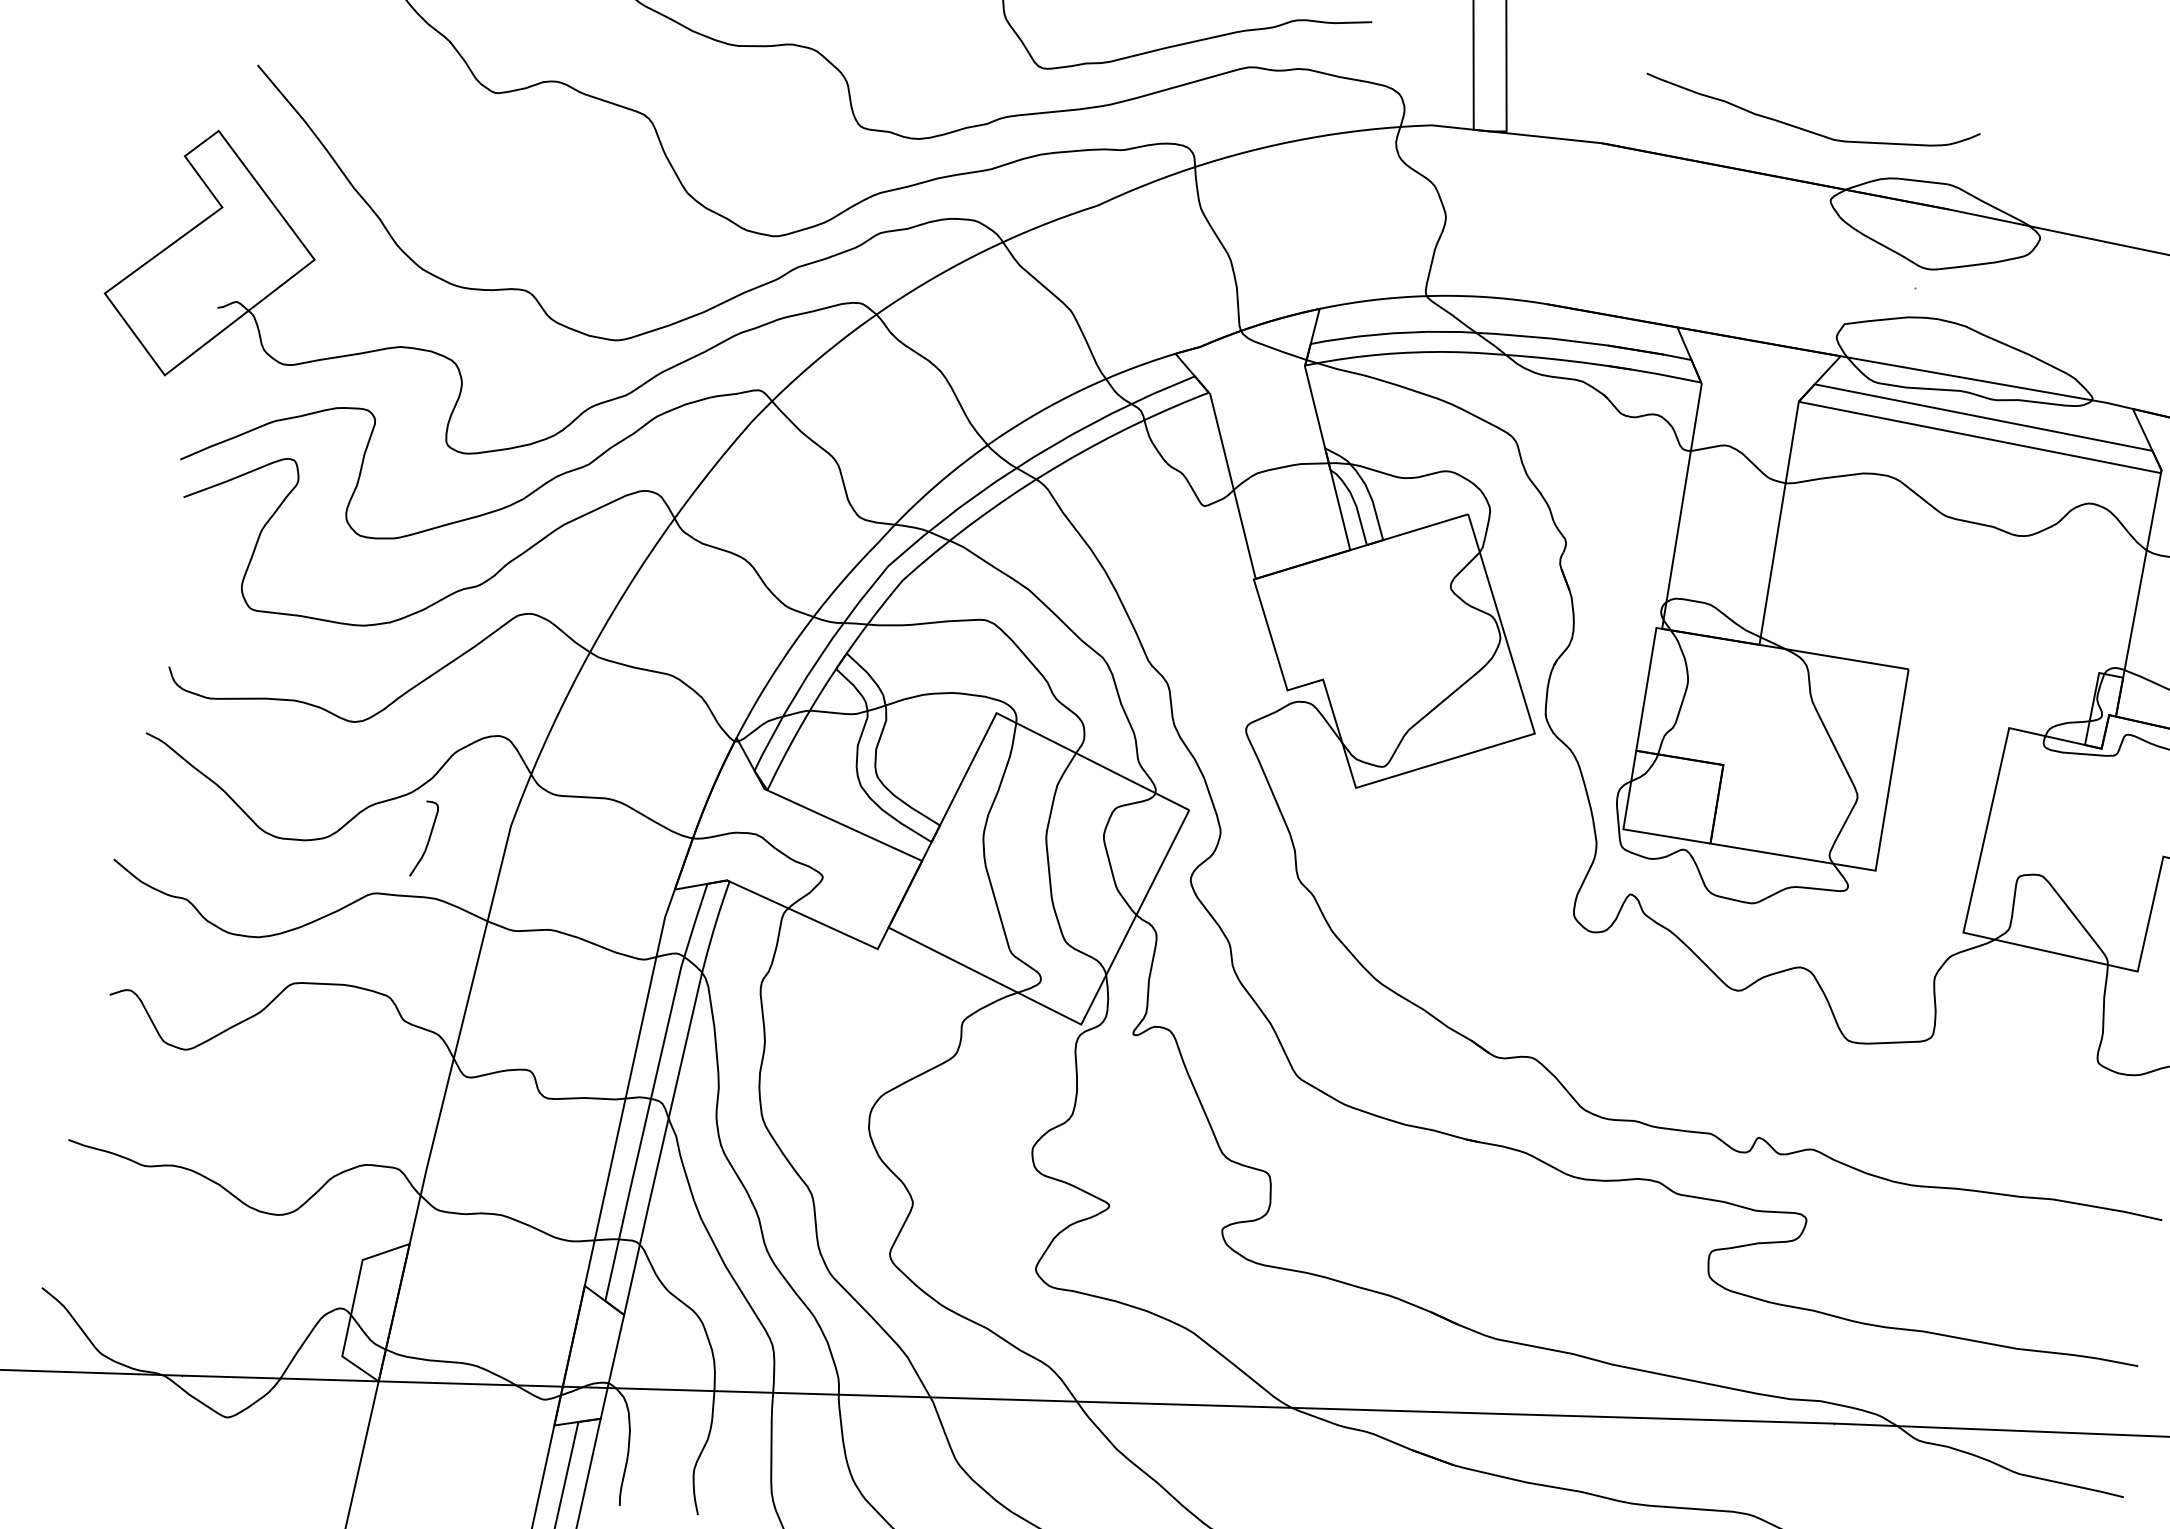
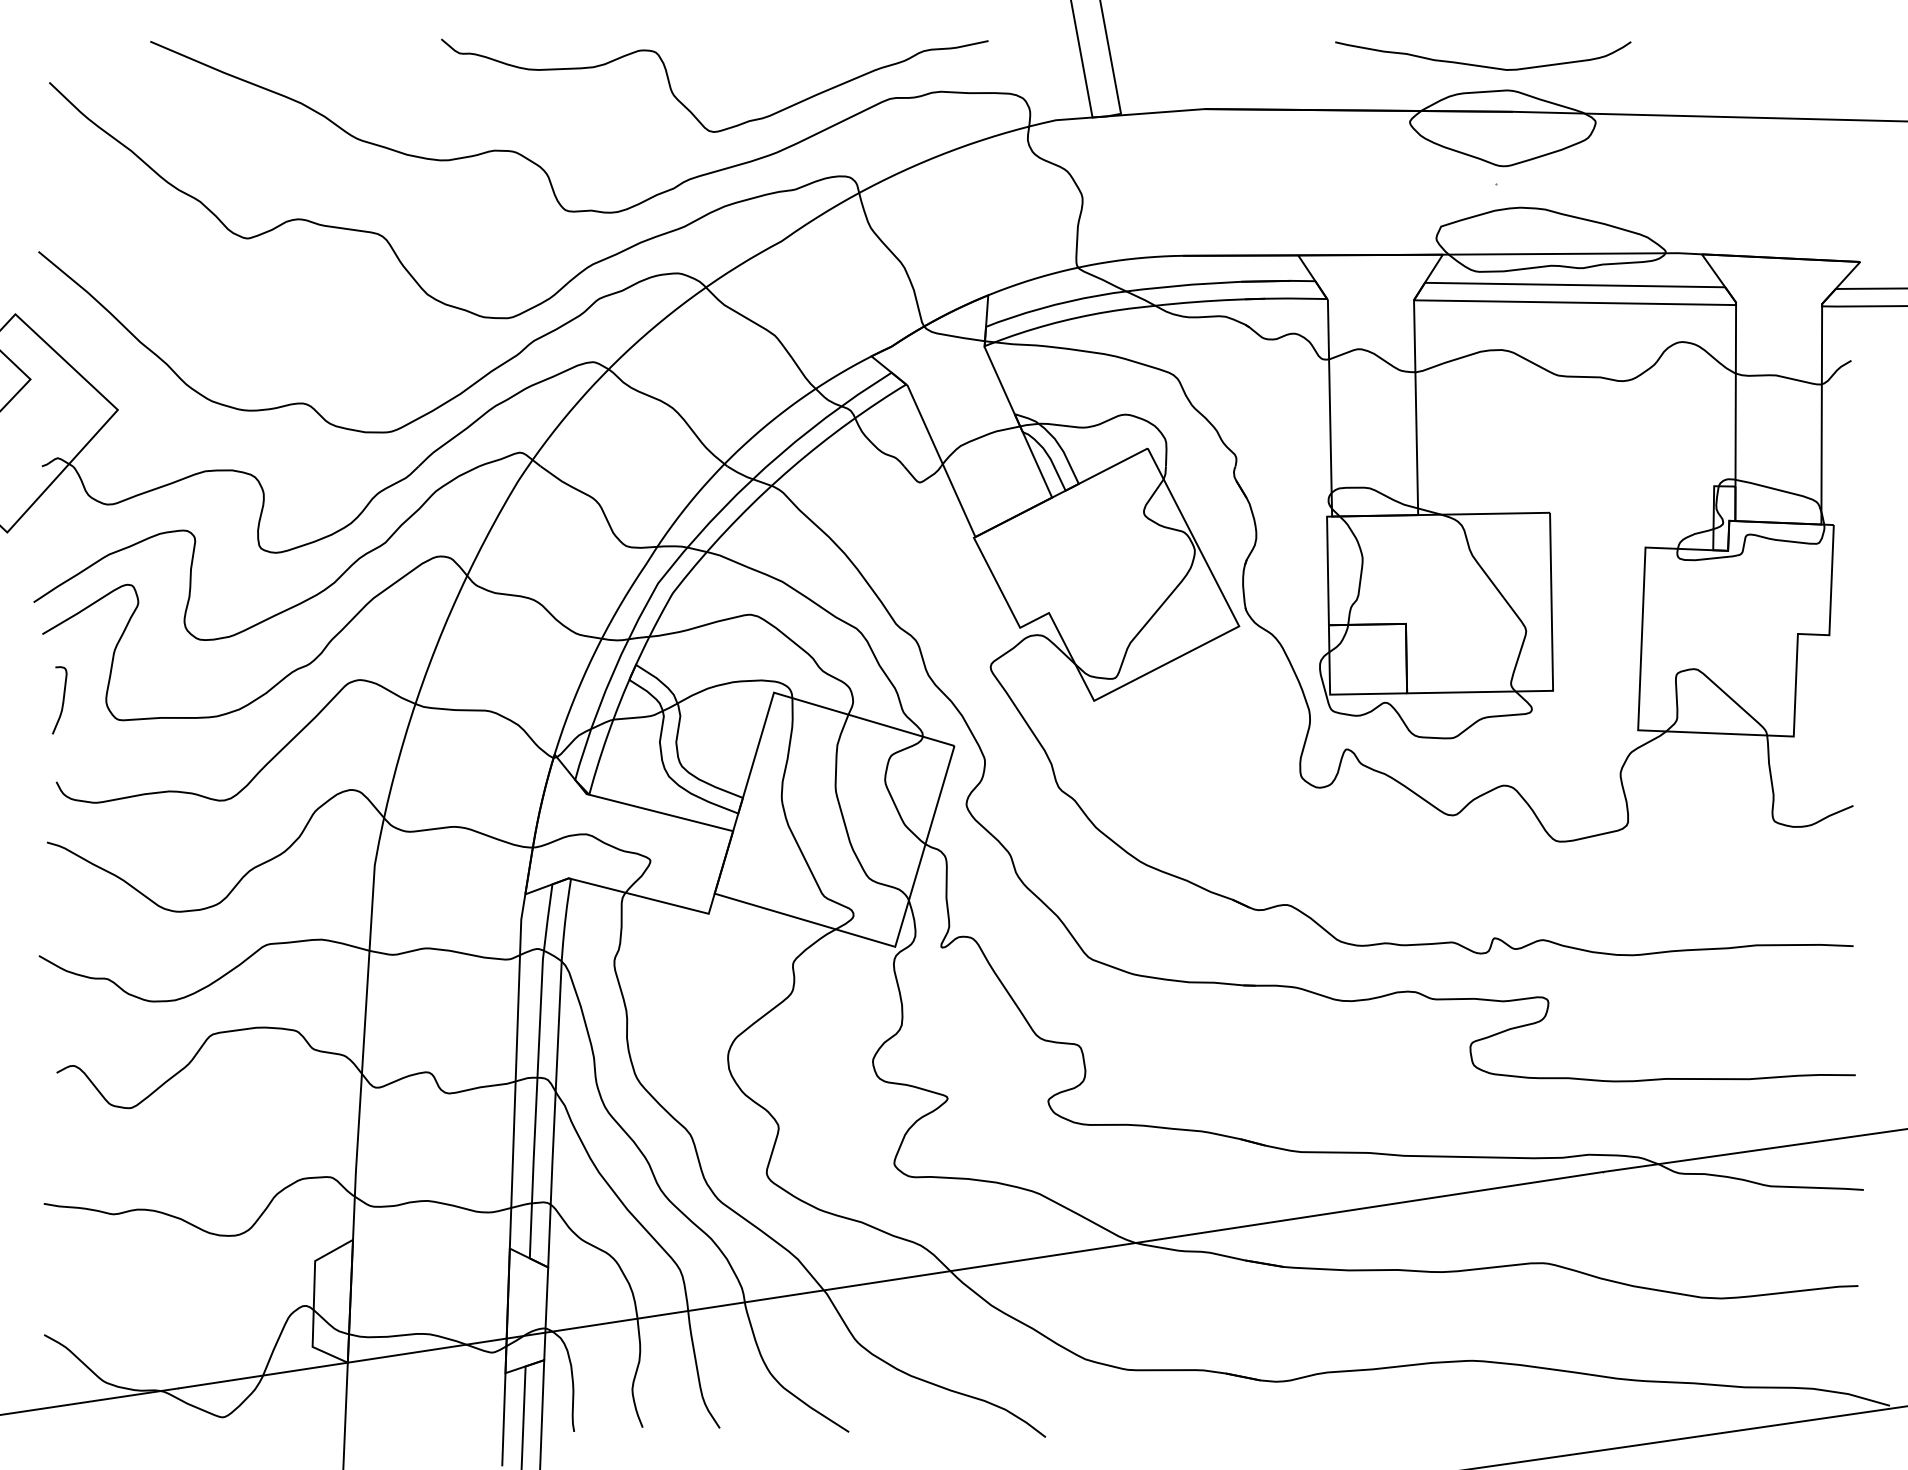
curve: (1809, 130) -> (1483, 65), moved
curve: (427, 840) -> (62, 700), moved

